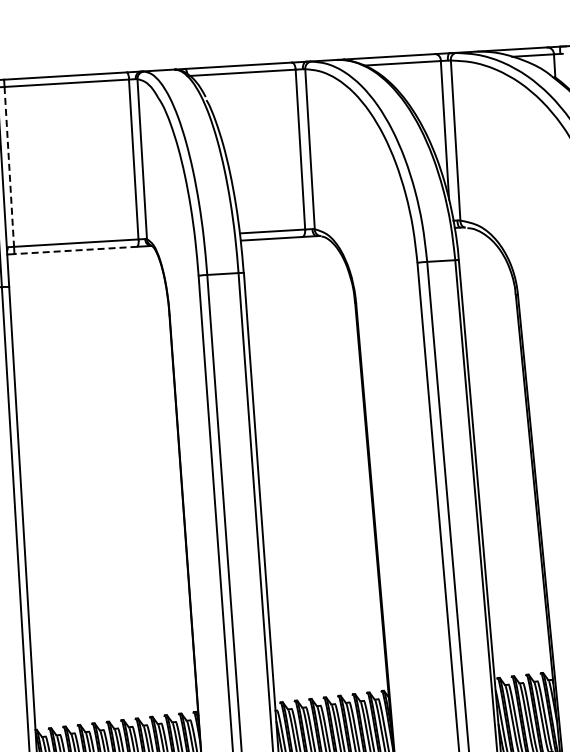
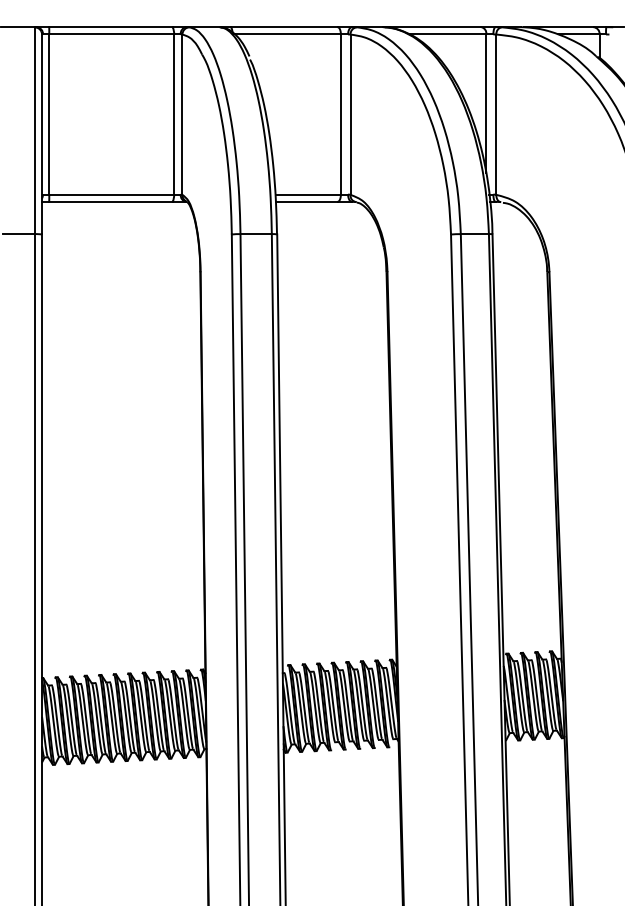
line: (9, 167) -> (49, 115), dashed -> solid
line: (75, 250) -> (110, 201), dashed -> solid

